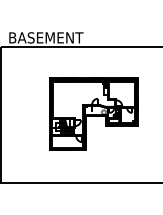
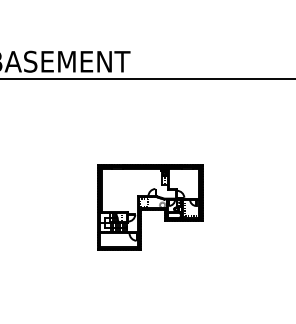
part: (94, 114) -> (151, 207), size x0.62

